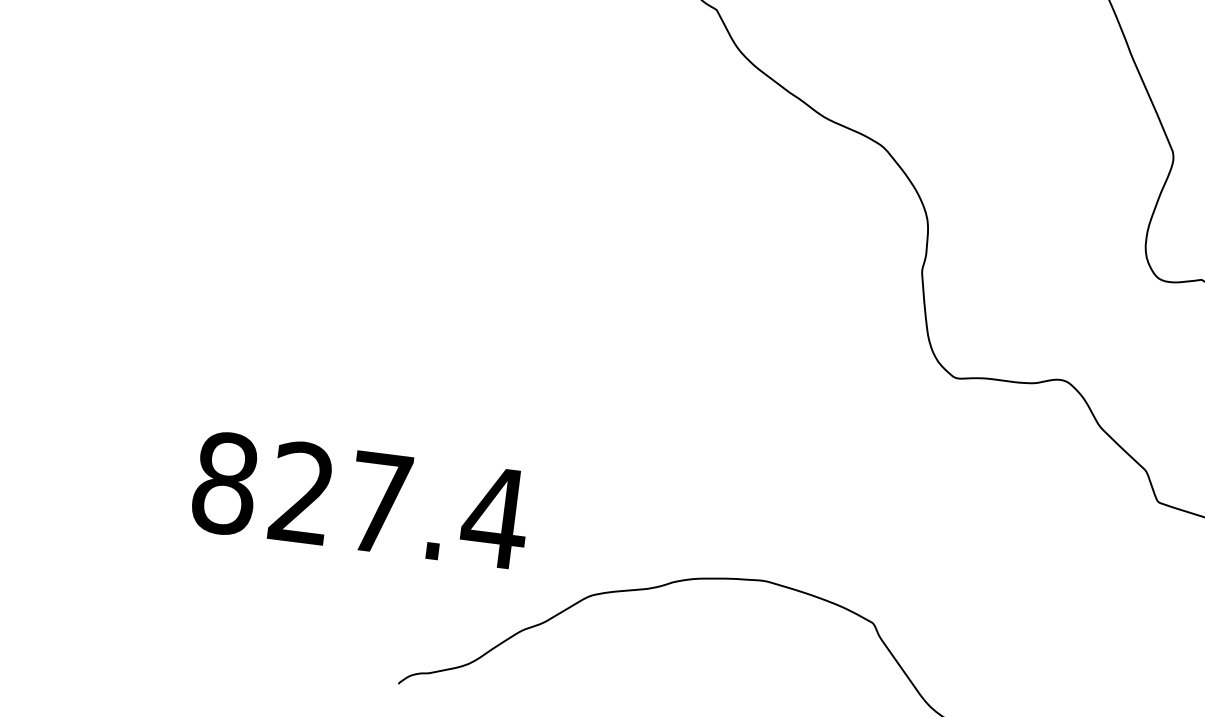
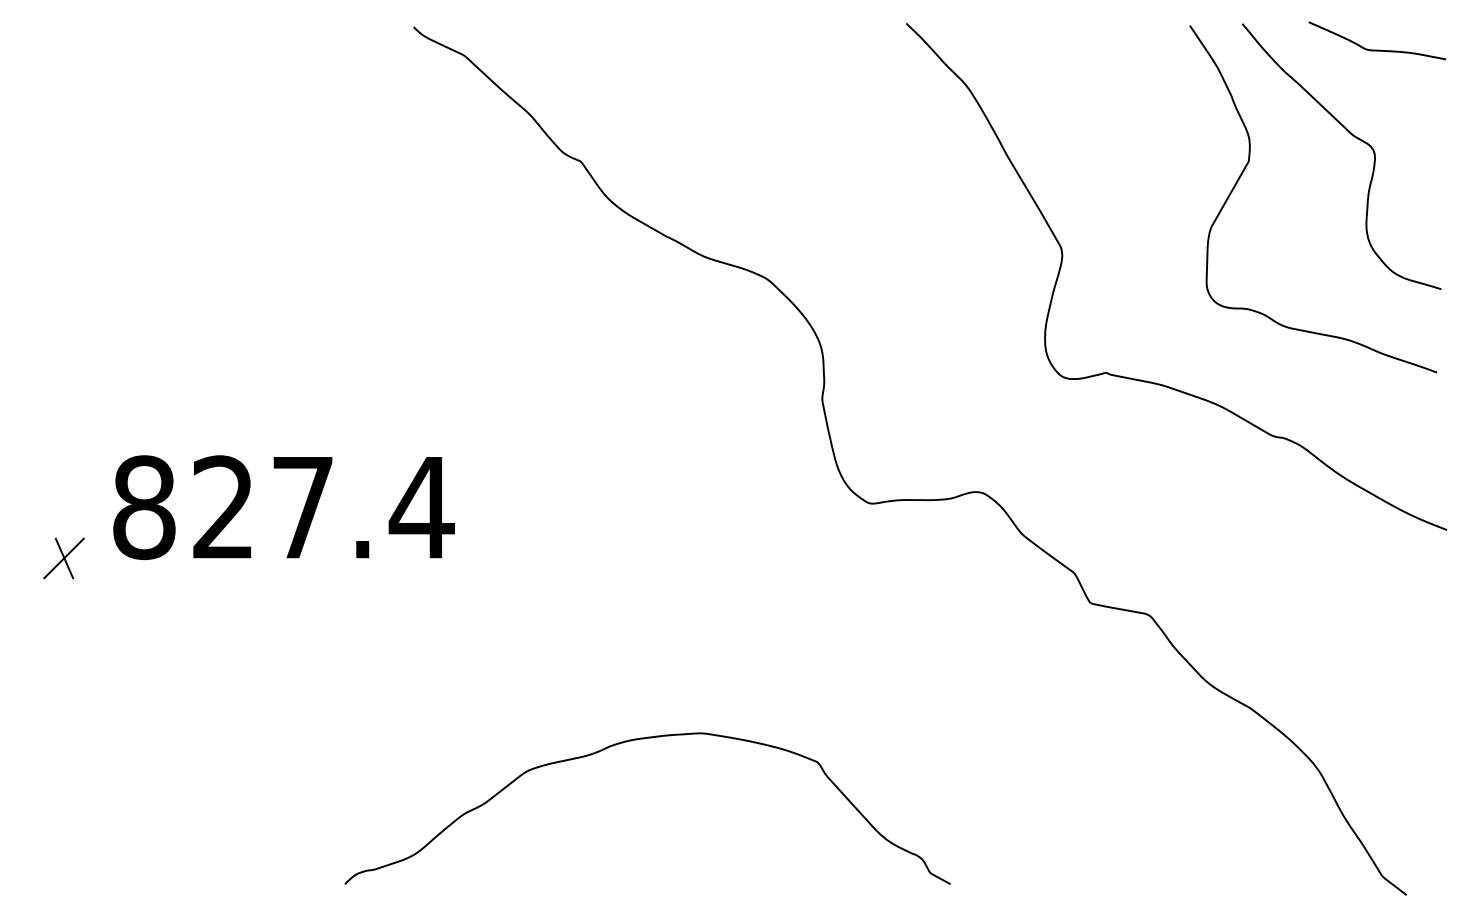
part: (164, 332) -> (63, 558), added
text: (360, 500) -> (283, 507), moved

